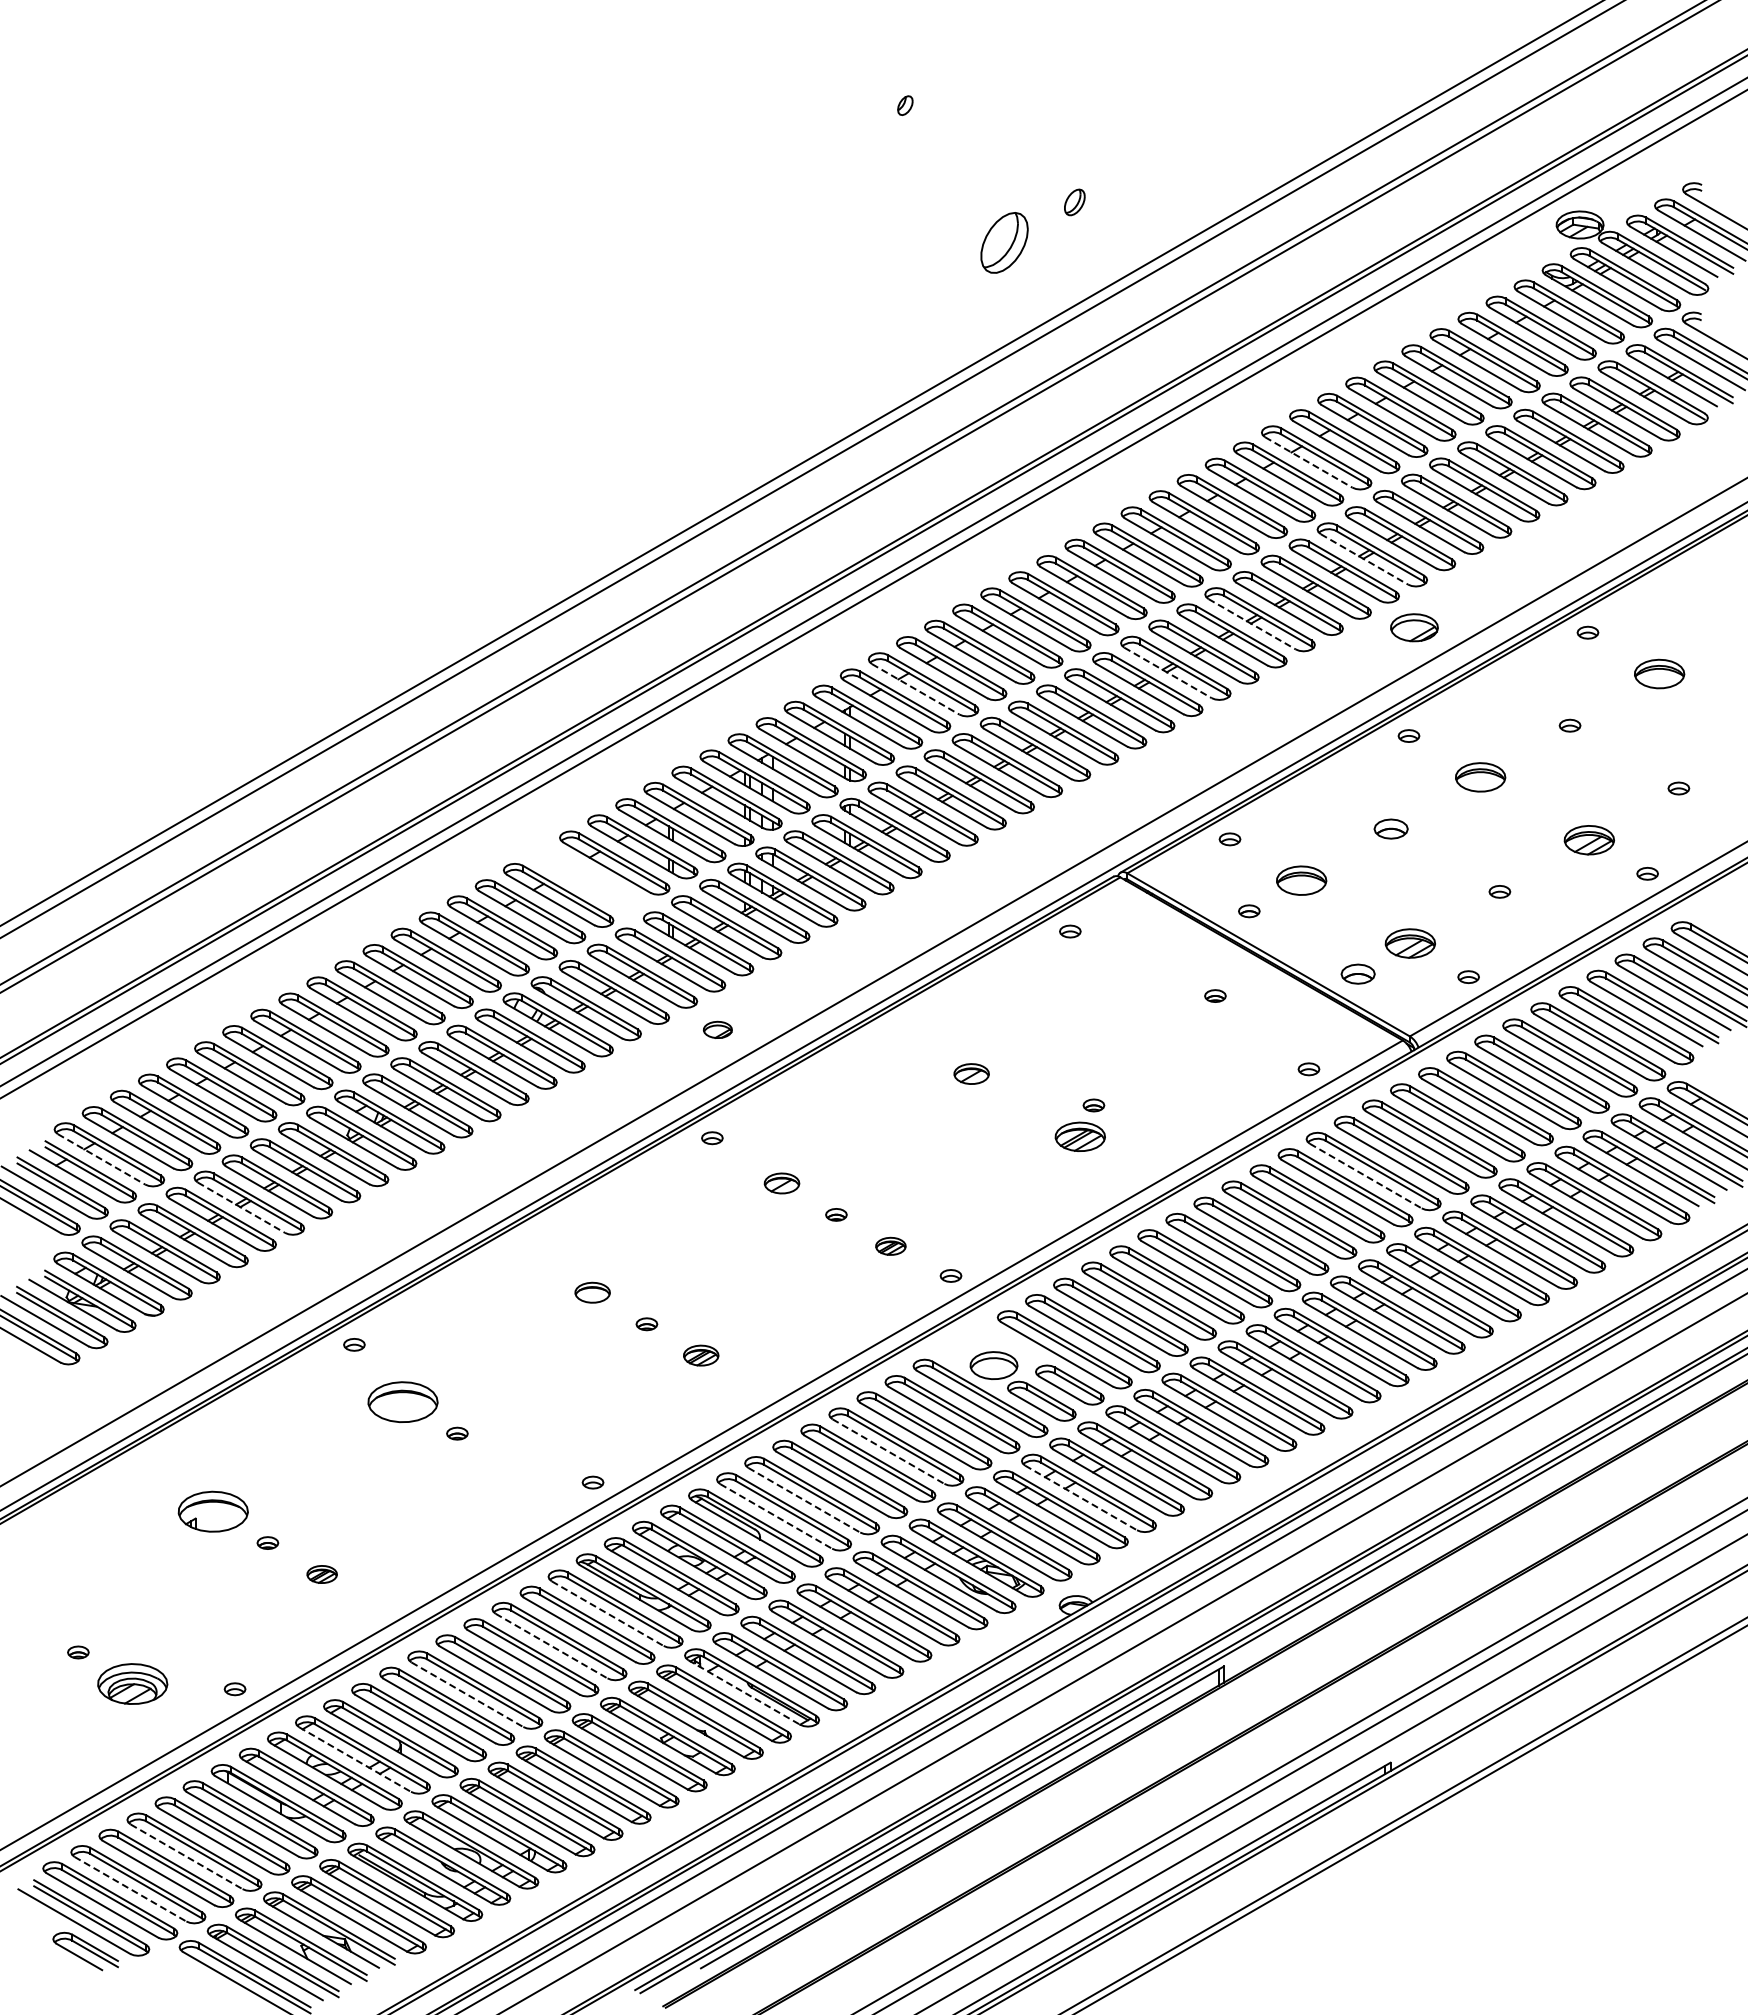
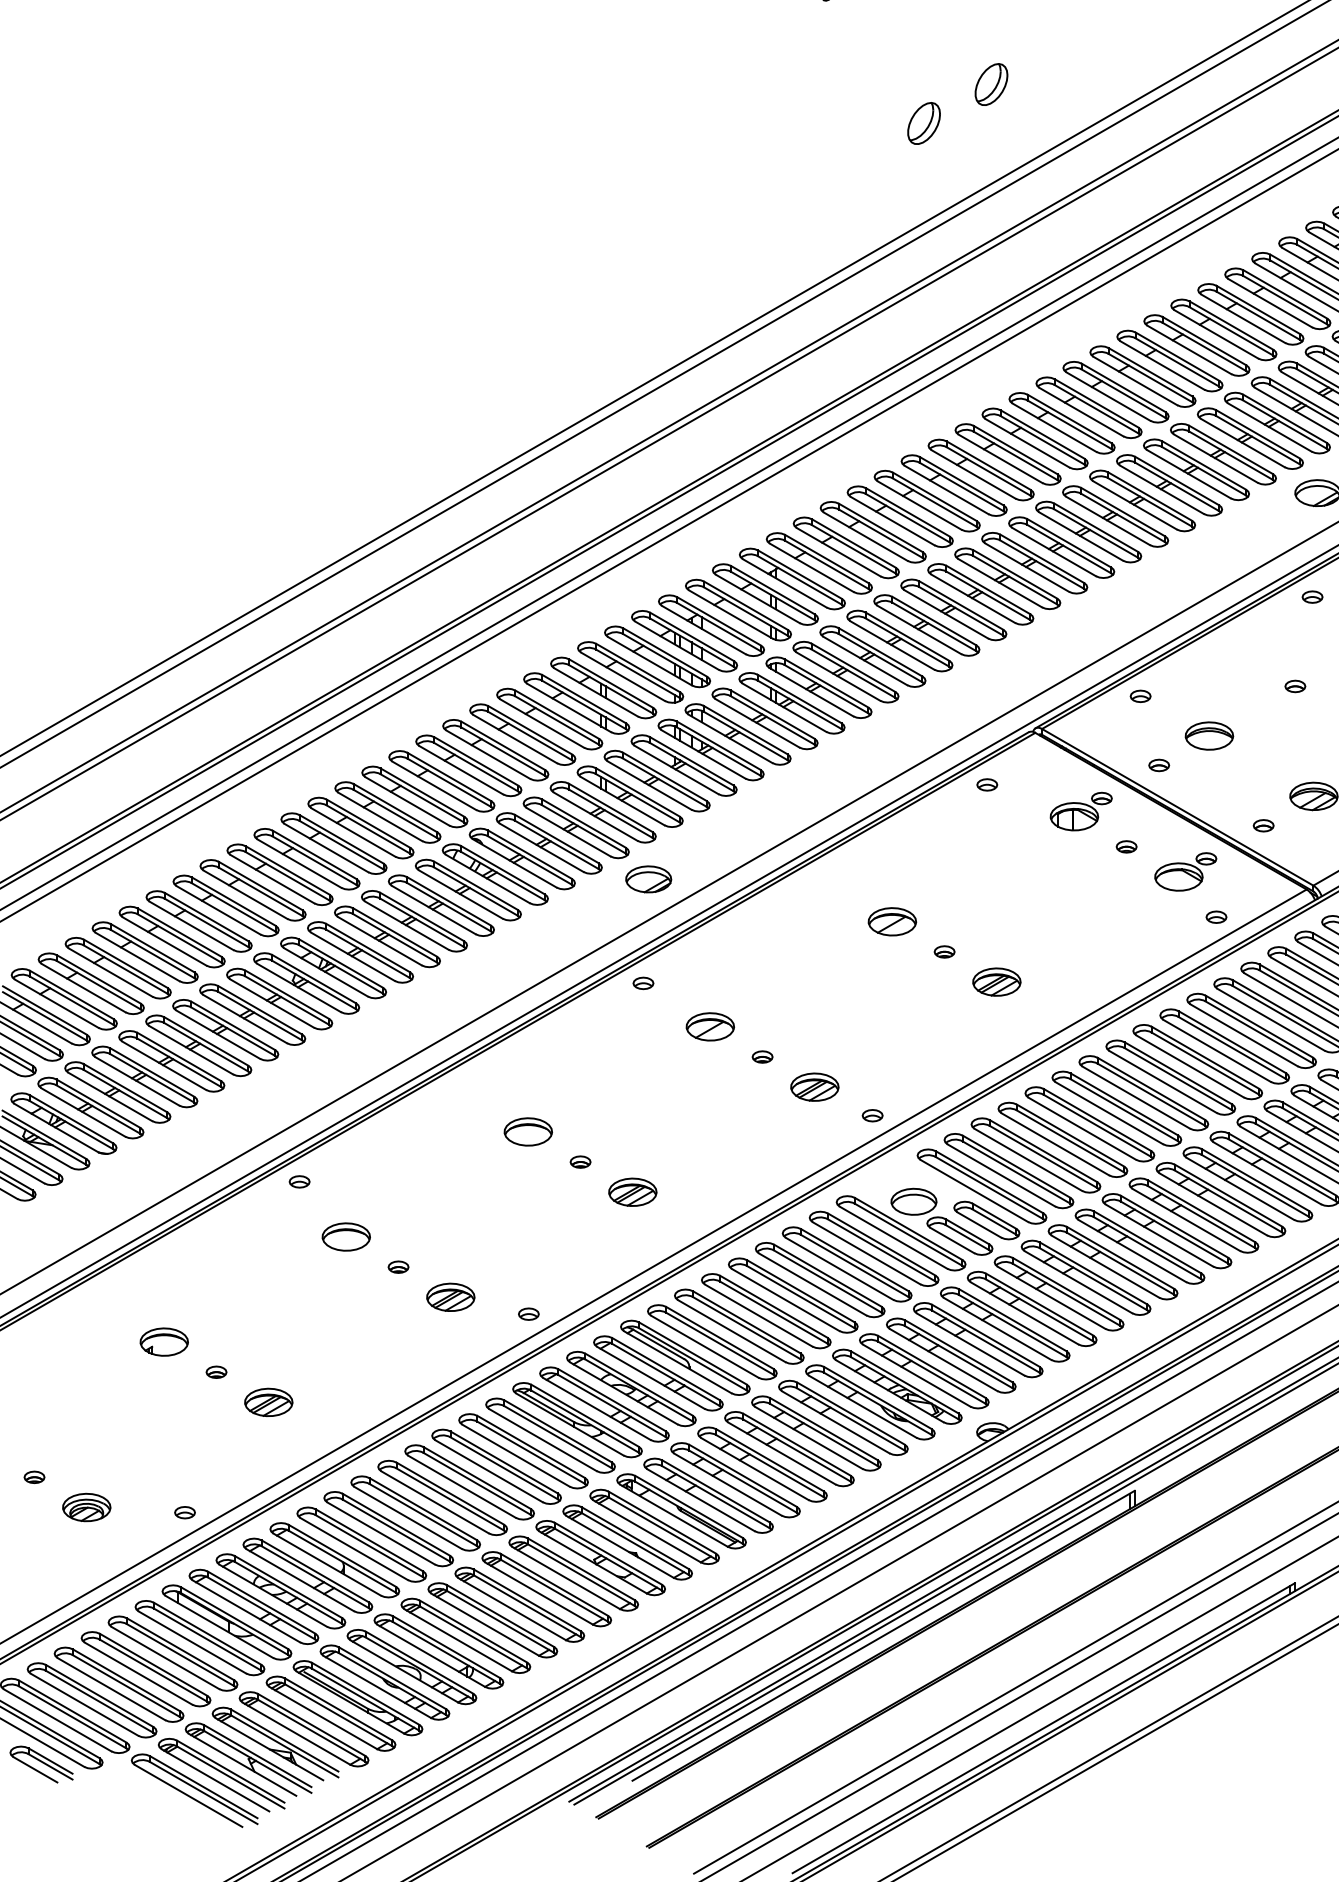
part: (1074, 202) -> (991, 84), size x1.67
part: (1004, 242) -> (924, 123), size x0.71
line: (1309, 462) -> (1217, 334), dashed -> solid
line: (1364, 559) -> (1269, 427), dashed -> solid
line: (1252, 624) -> (1162, 489), dashed -> solid
line: (1168, 673) -> (1081, 537), dashed -> solid
line: (916, 689) -> (839, 552), dashed -> solid
part: (1390, 828) -> (1294, 685), size x0.62
part: (586, 878) -> (522, 733), added
part: (1167, 958) -> (1080, 810), added
part: (1357, 973) -> (1263, 825), size x0.62
part: (1276, 1021) -> (1185, 871), added
part: (717, 1029) -> (648, 878), size x1.67
part: (971, 1073) -> (892, 921), size x1.43
part: (1093, 1105) -> (944, 951), moved
line: (101, 1159) -> (56, 1003), dashed -> solid
line: (1365, 1176) -> (1270, 1020), dashed -> solid
part: (781, 1183) -> (709, 1026), size x1.43
line: (241, 1207) -> (191, 1049), dashed -> solid
part: (890, 1246) -> (814, 1087), size x1.67
part: (592, 1292) -> (528, 1131), size x1.43
part: (700, 1355) -> (632, 1192), size x1.43
part: (402, 1402) -> (345, 1237), size x0.71
line: (888, 1451) -> (812, 1284), dashed -> solid
part: (511, 1464) -> (450, 1296), added
line: (1081, 1497) -> (998, 1328), dashed -> solid
line: (804, 1500) -> (731, 1331), dashed -> solid
part: (213, 1511) -> (164, 1341), size x0.71
line: (776, 1516) -> (705, 1346), dashed -> solid
part: (321, 1574) -> (268, 1402), size x1.67
line: (607, 1613) -> (542, 1439), dashed -> solid
line: (551, 1646) -> (488, 1471), dashed -> solid
part: (132, 1683) -> (86, 1507), size x0.71
line: (744, 1692) -> (674, 1515), dashed -> solid
line: (467, 1694) -> (408, 1517), dashed -> solid
line: (355, 1759) -> (300, 1580), dashed -> solid
line: (186, 1856) -> (138, 1673), dashed -> solid
line: (130, 1889) -> (84, 1705), dashed -> solid

